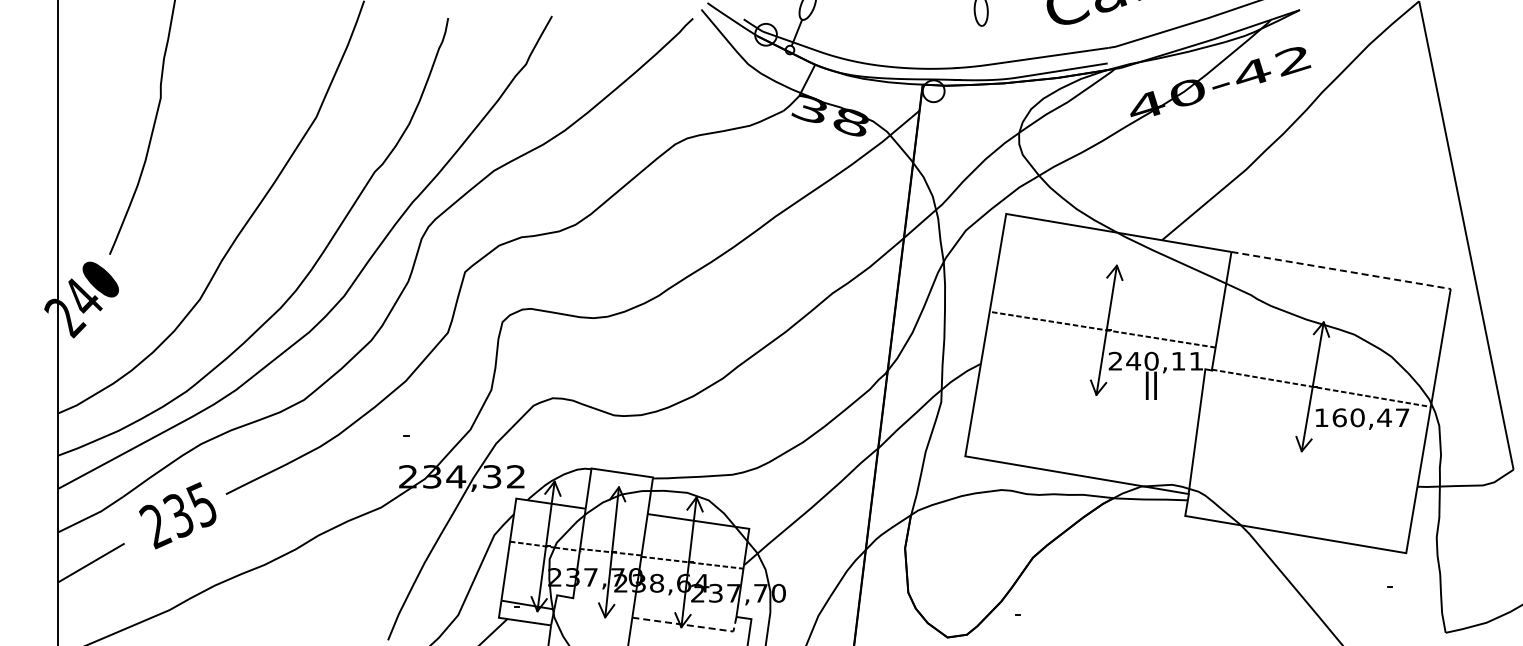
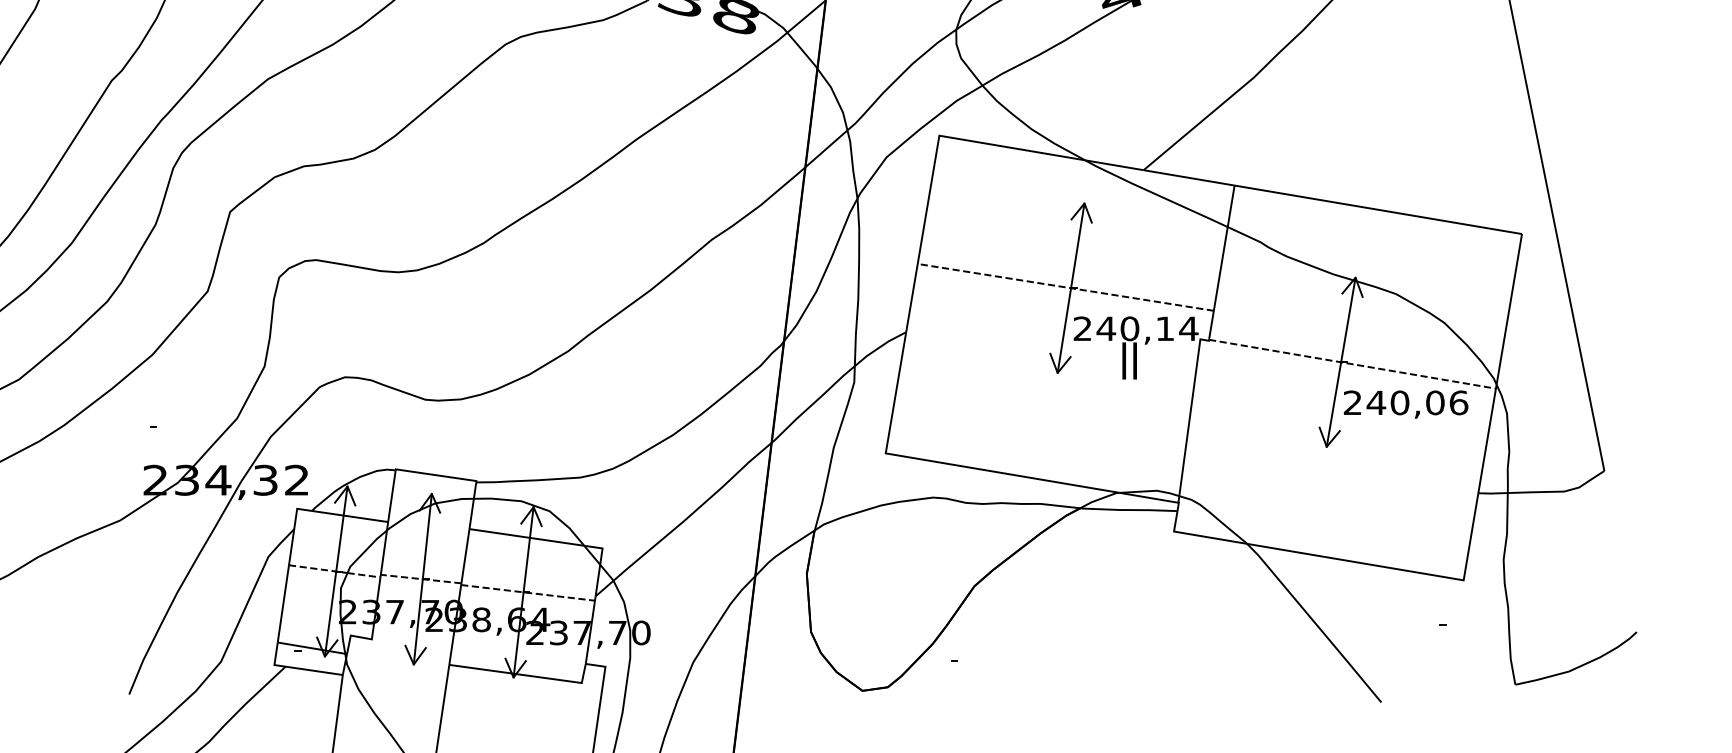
line: (1341, 270) -> (1378, 209), dashed -> solid
text: (1196, 361) -> (1188, 329), 240,11 -> 240,14
text: (1361, 417) -> (1405, 402), 160,47 -> 240,06
line: (691, 625) -> (526, 675), dashed -> solid

